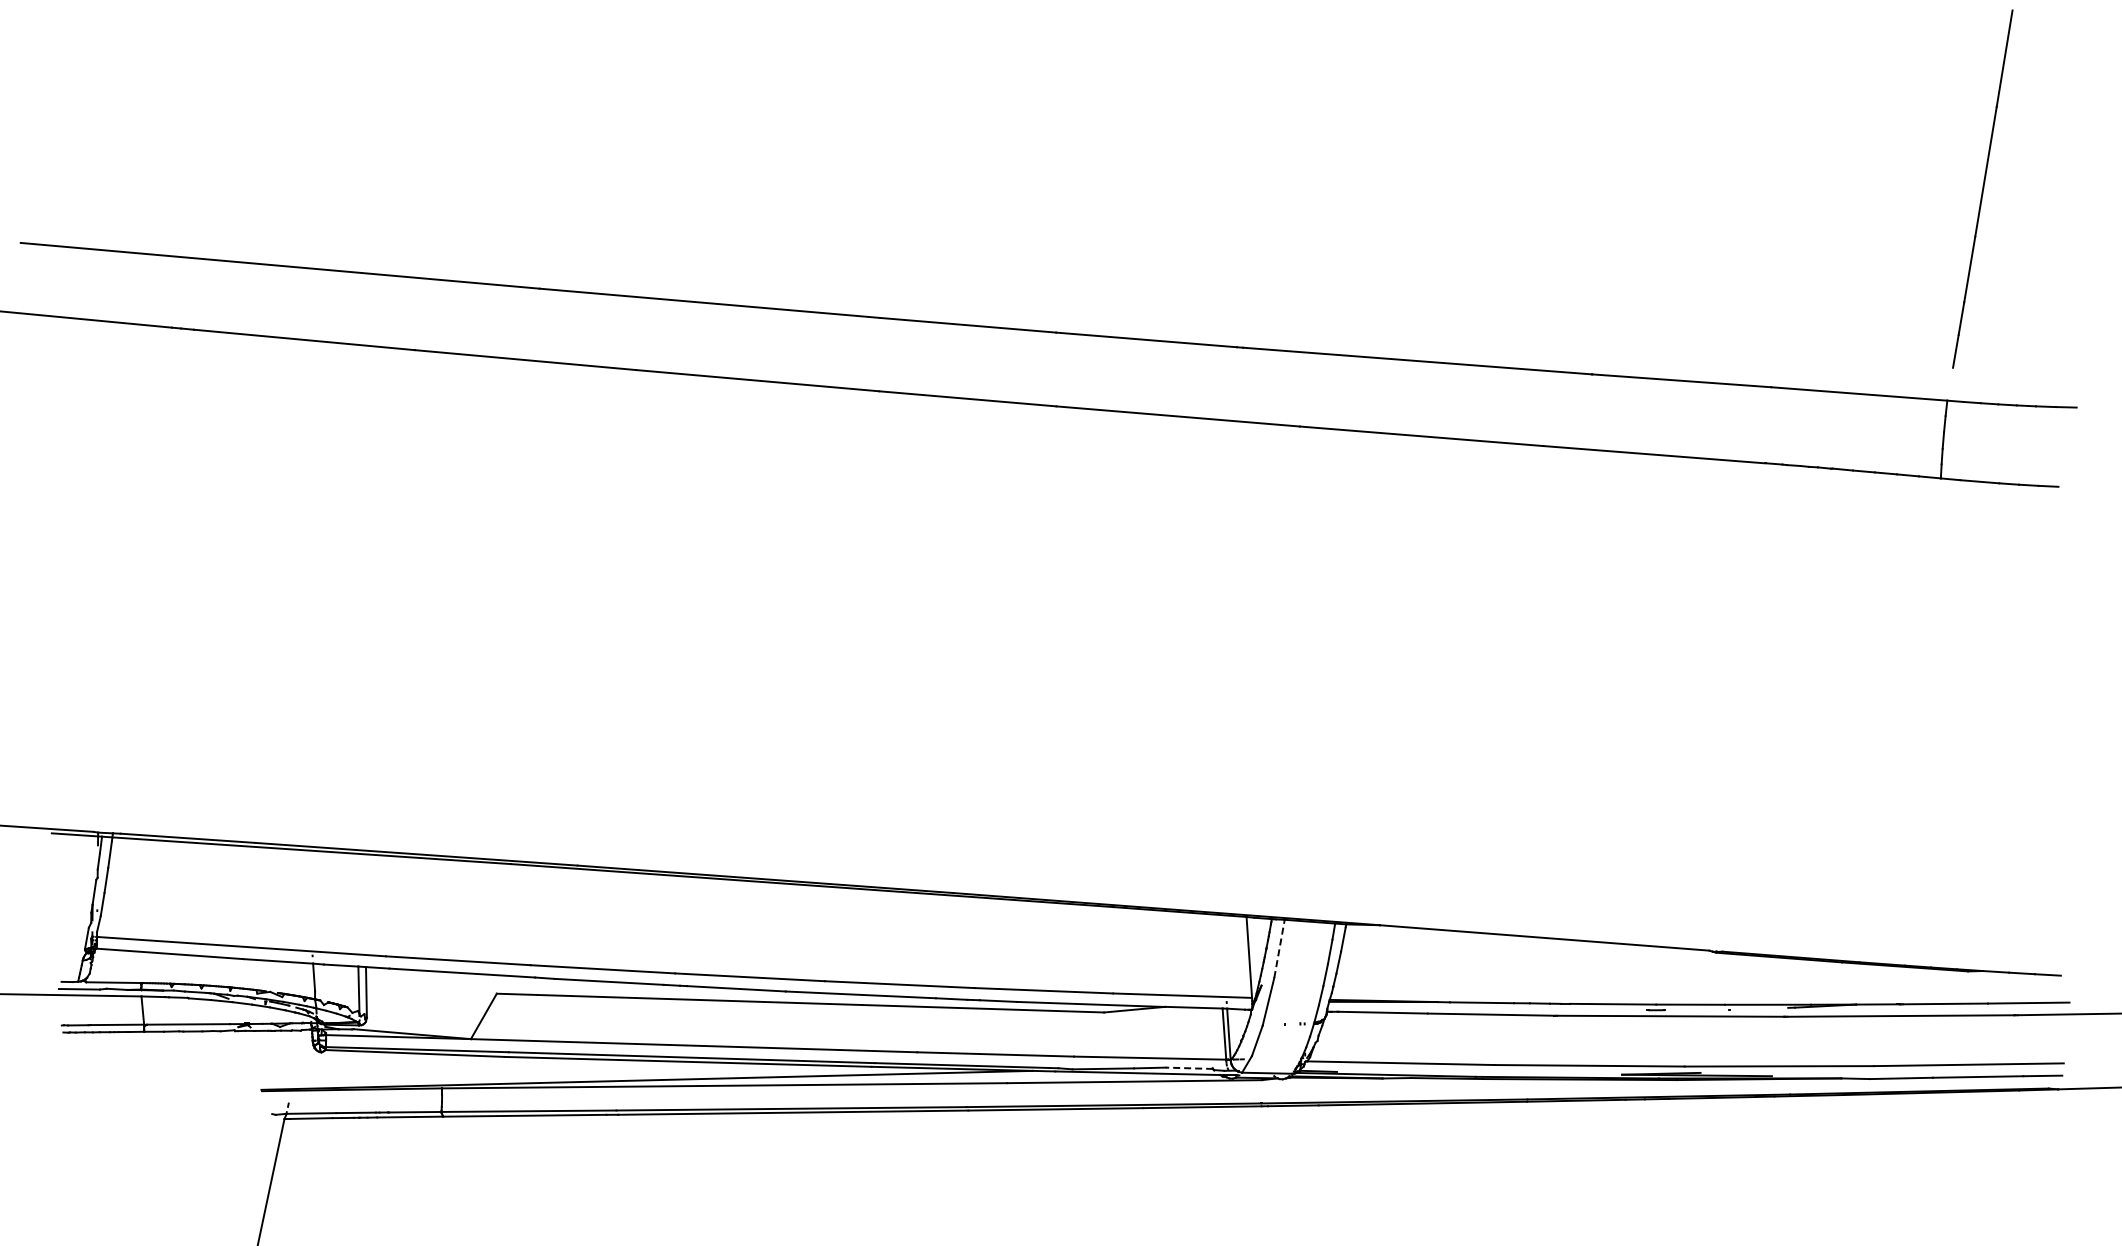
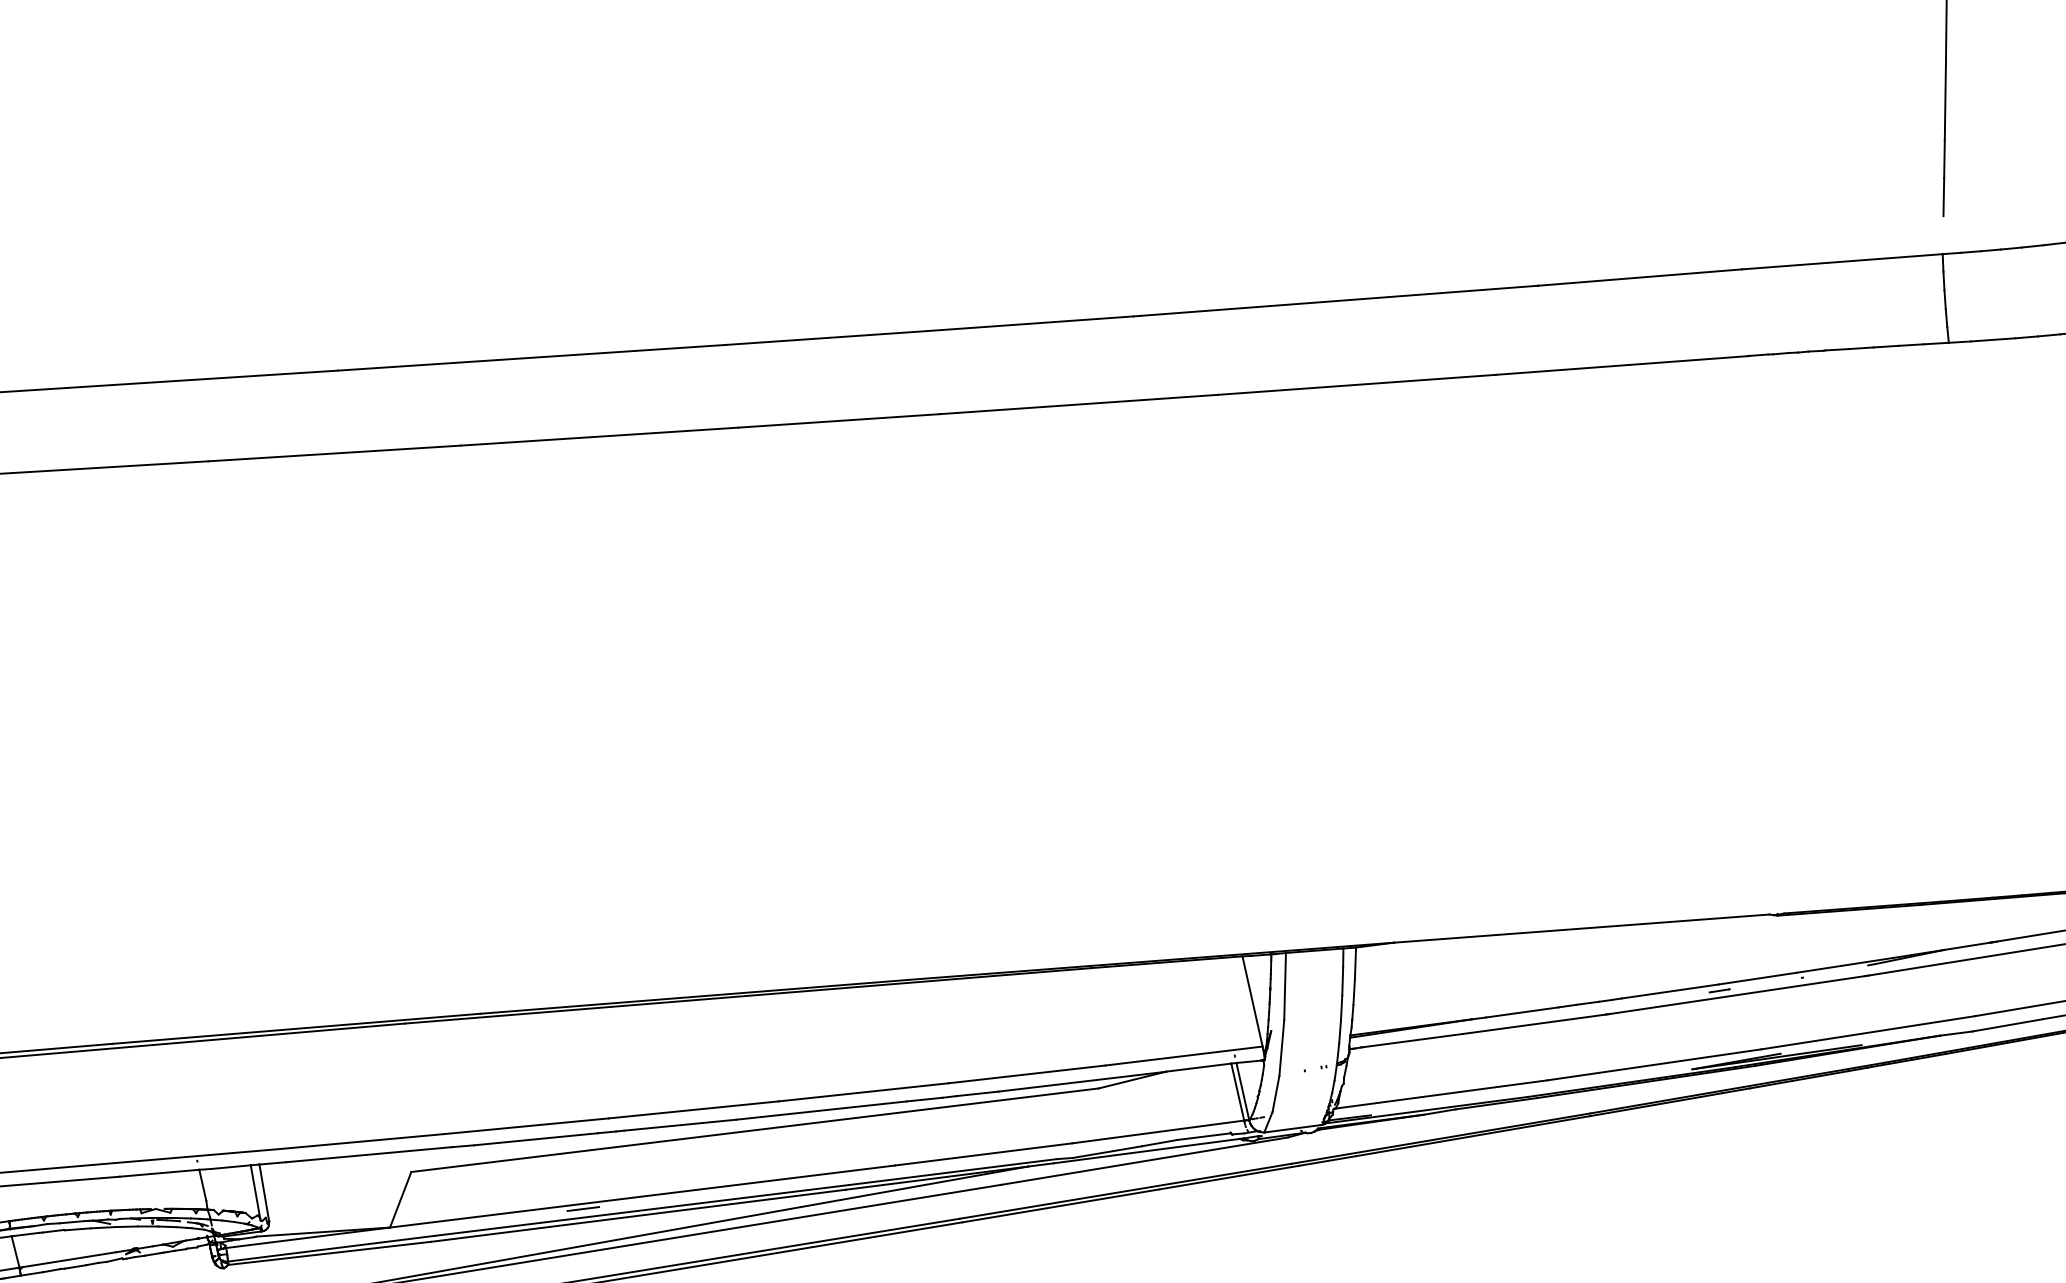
line: (1279, 948) -> (1285, 986), dashed -> solid
line: (641, 1048) -> (583, 1208), added
line: (1189, 1068) -> (1204, 1136), dashed -> solid

